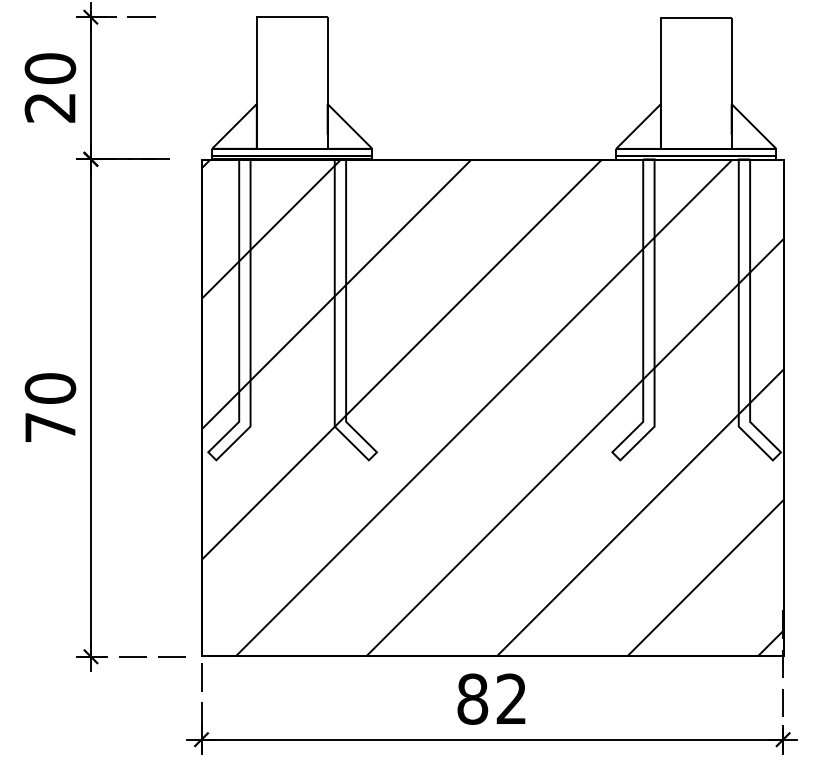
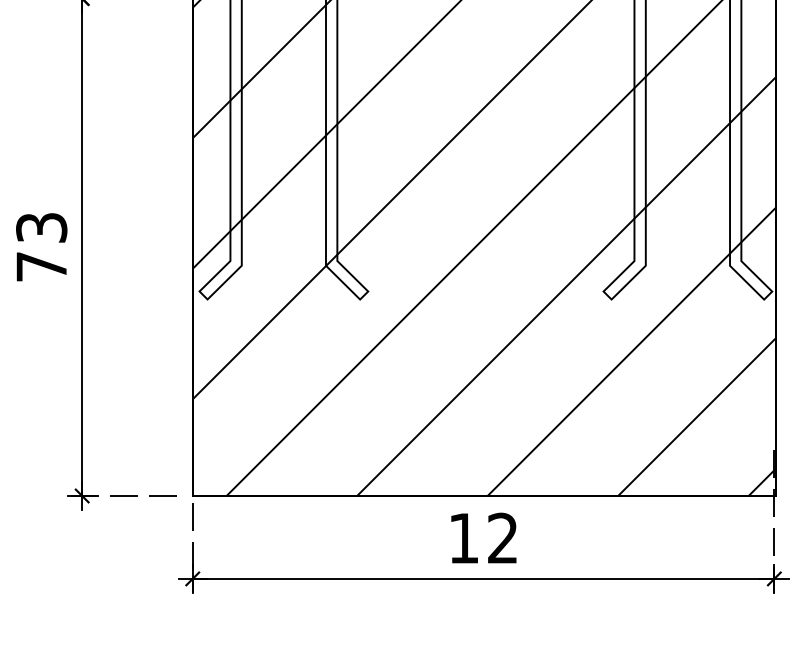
text: (50, 388) -> (41, 227), 70 -> 73
text: (472, 698) -> (463, 537), 82 -> 12

